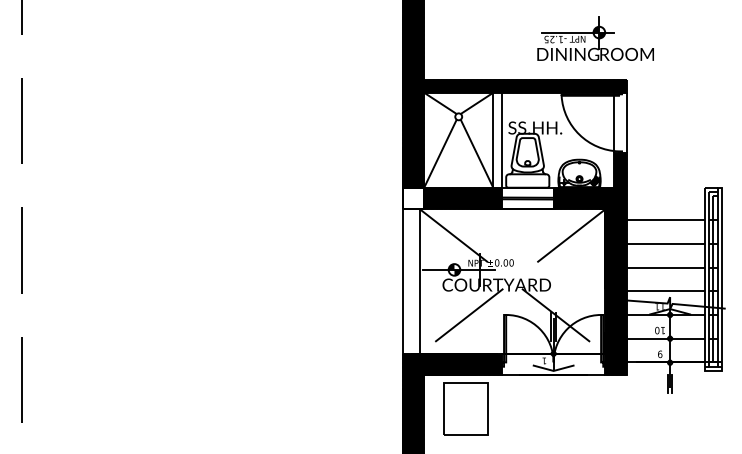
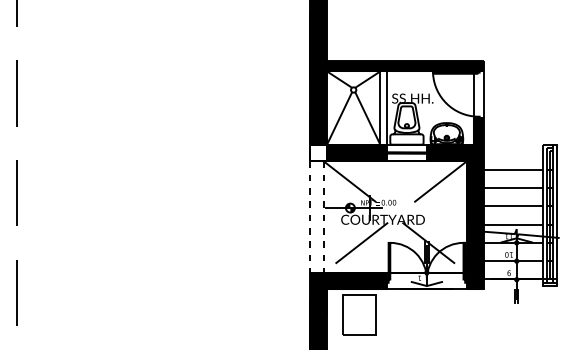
part: (595, 38) -> (459, 29), removed
line: (402, 282) -> (310, 217), solid -> dashed
line: (419, 282) -> (323, 217), solid -> dashed

